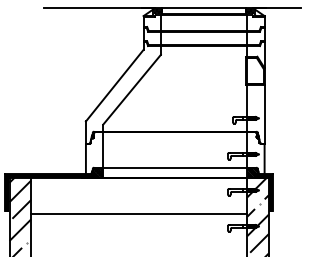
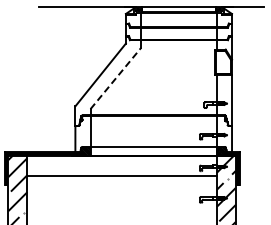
line: (131, 89) -> (115, 78), solid -> dashed
line: (138, 214) -> (121, 176), moved

